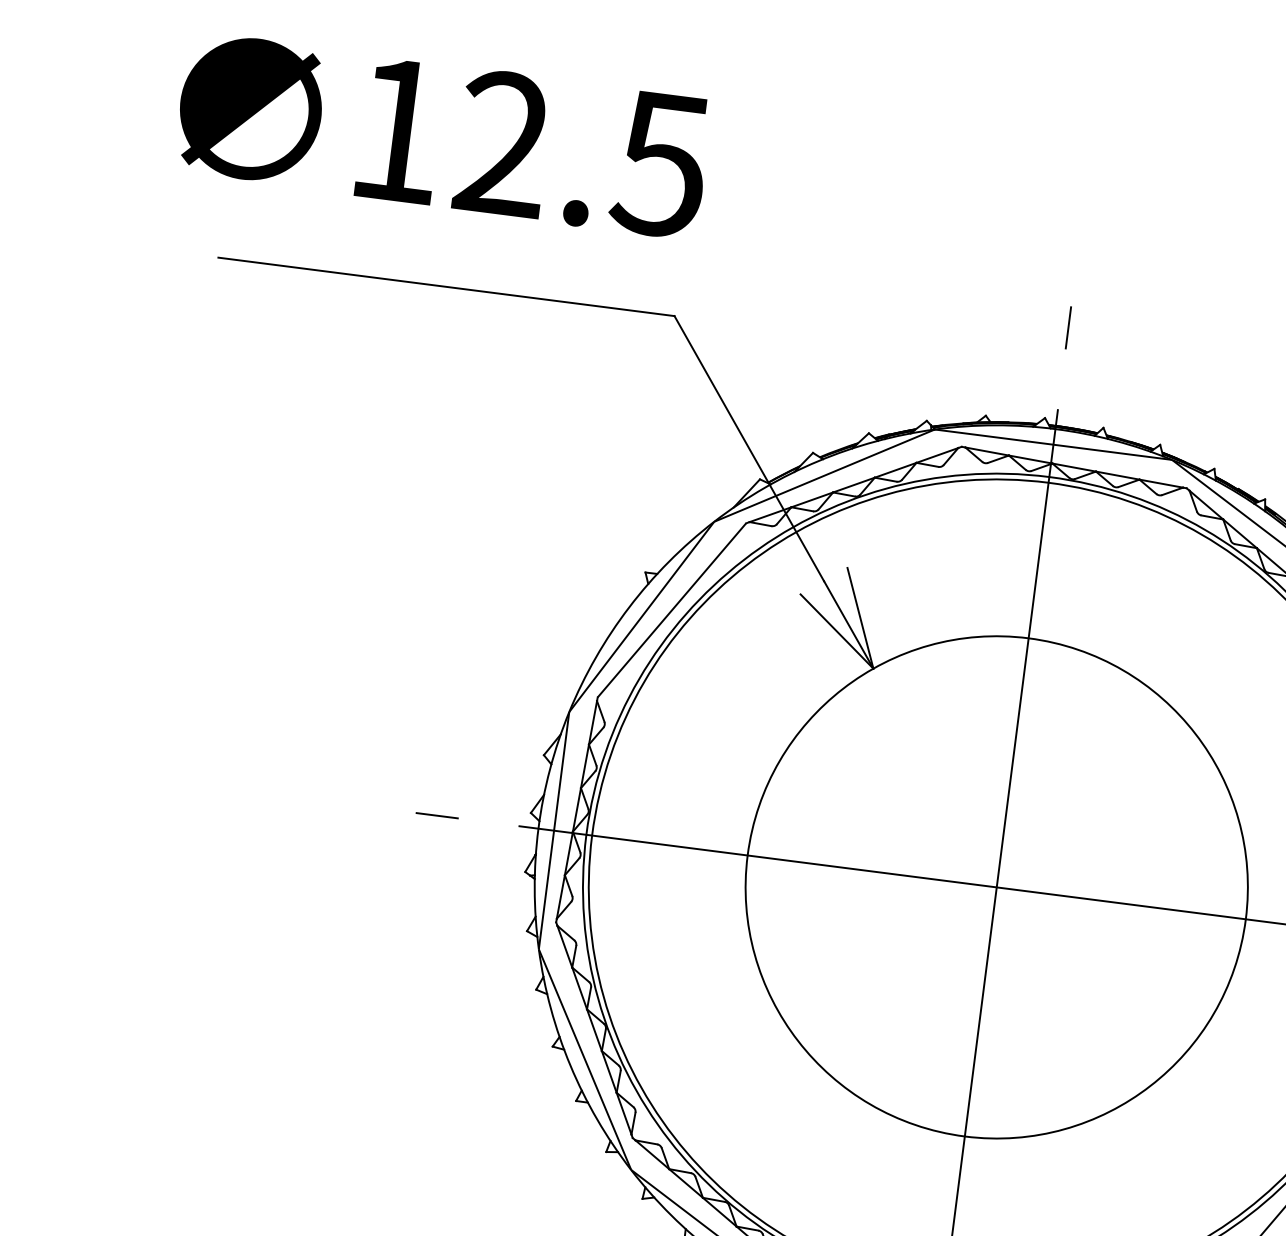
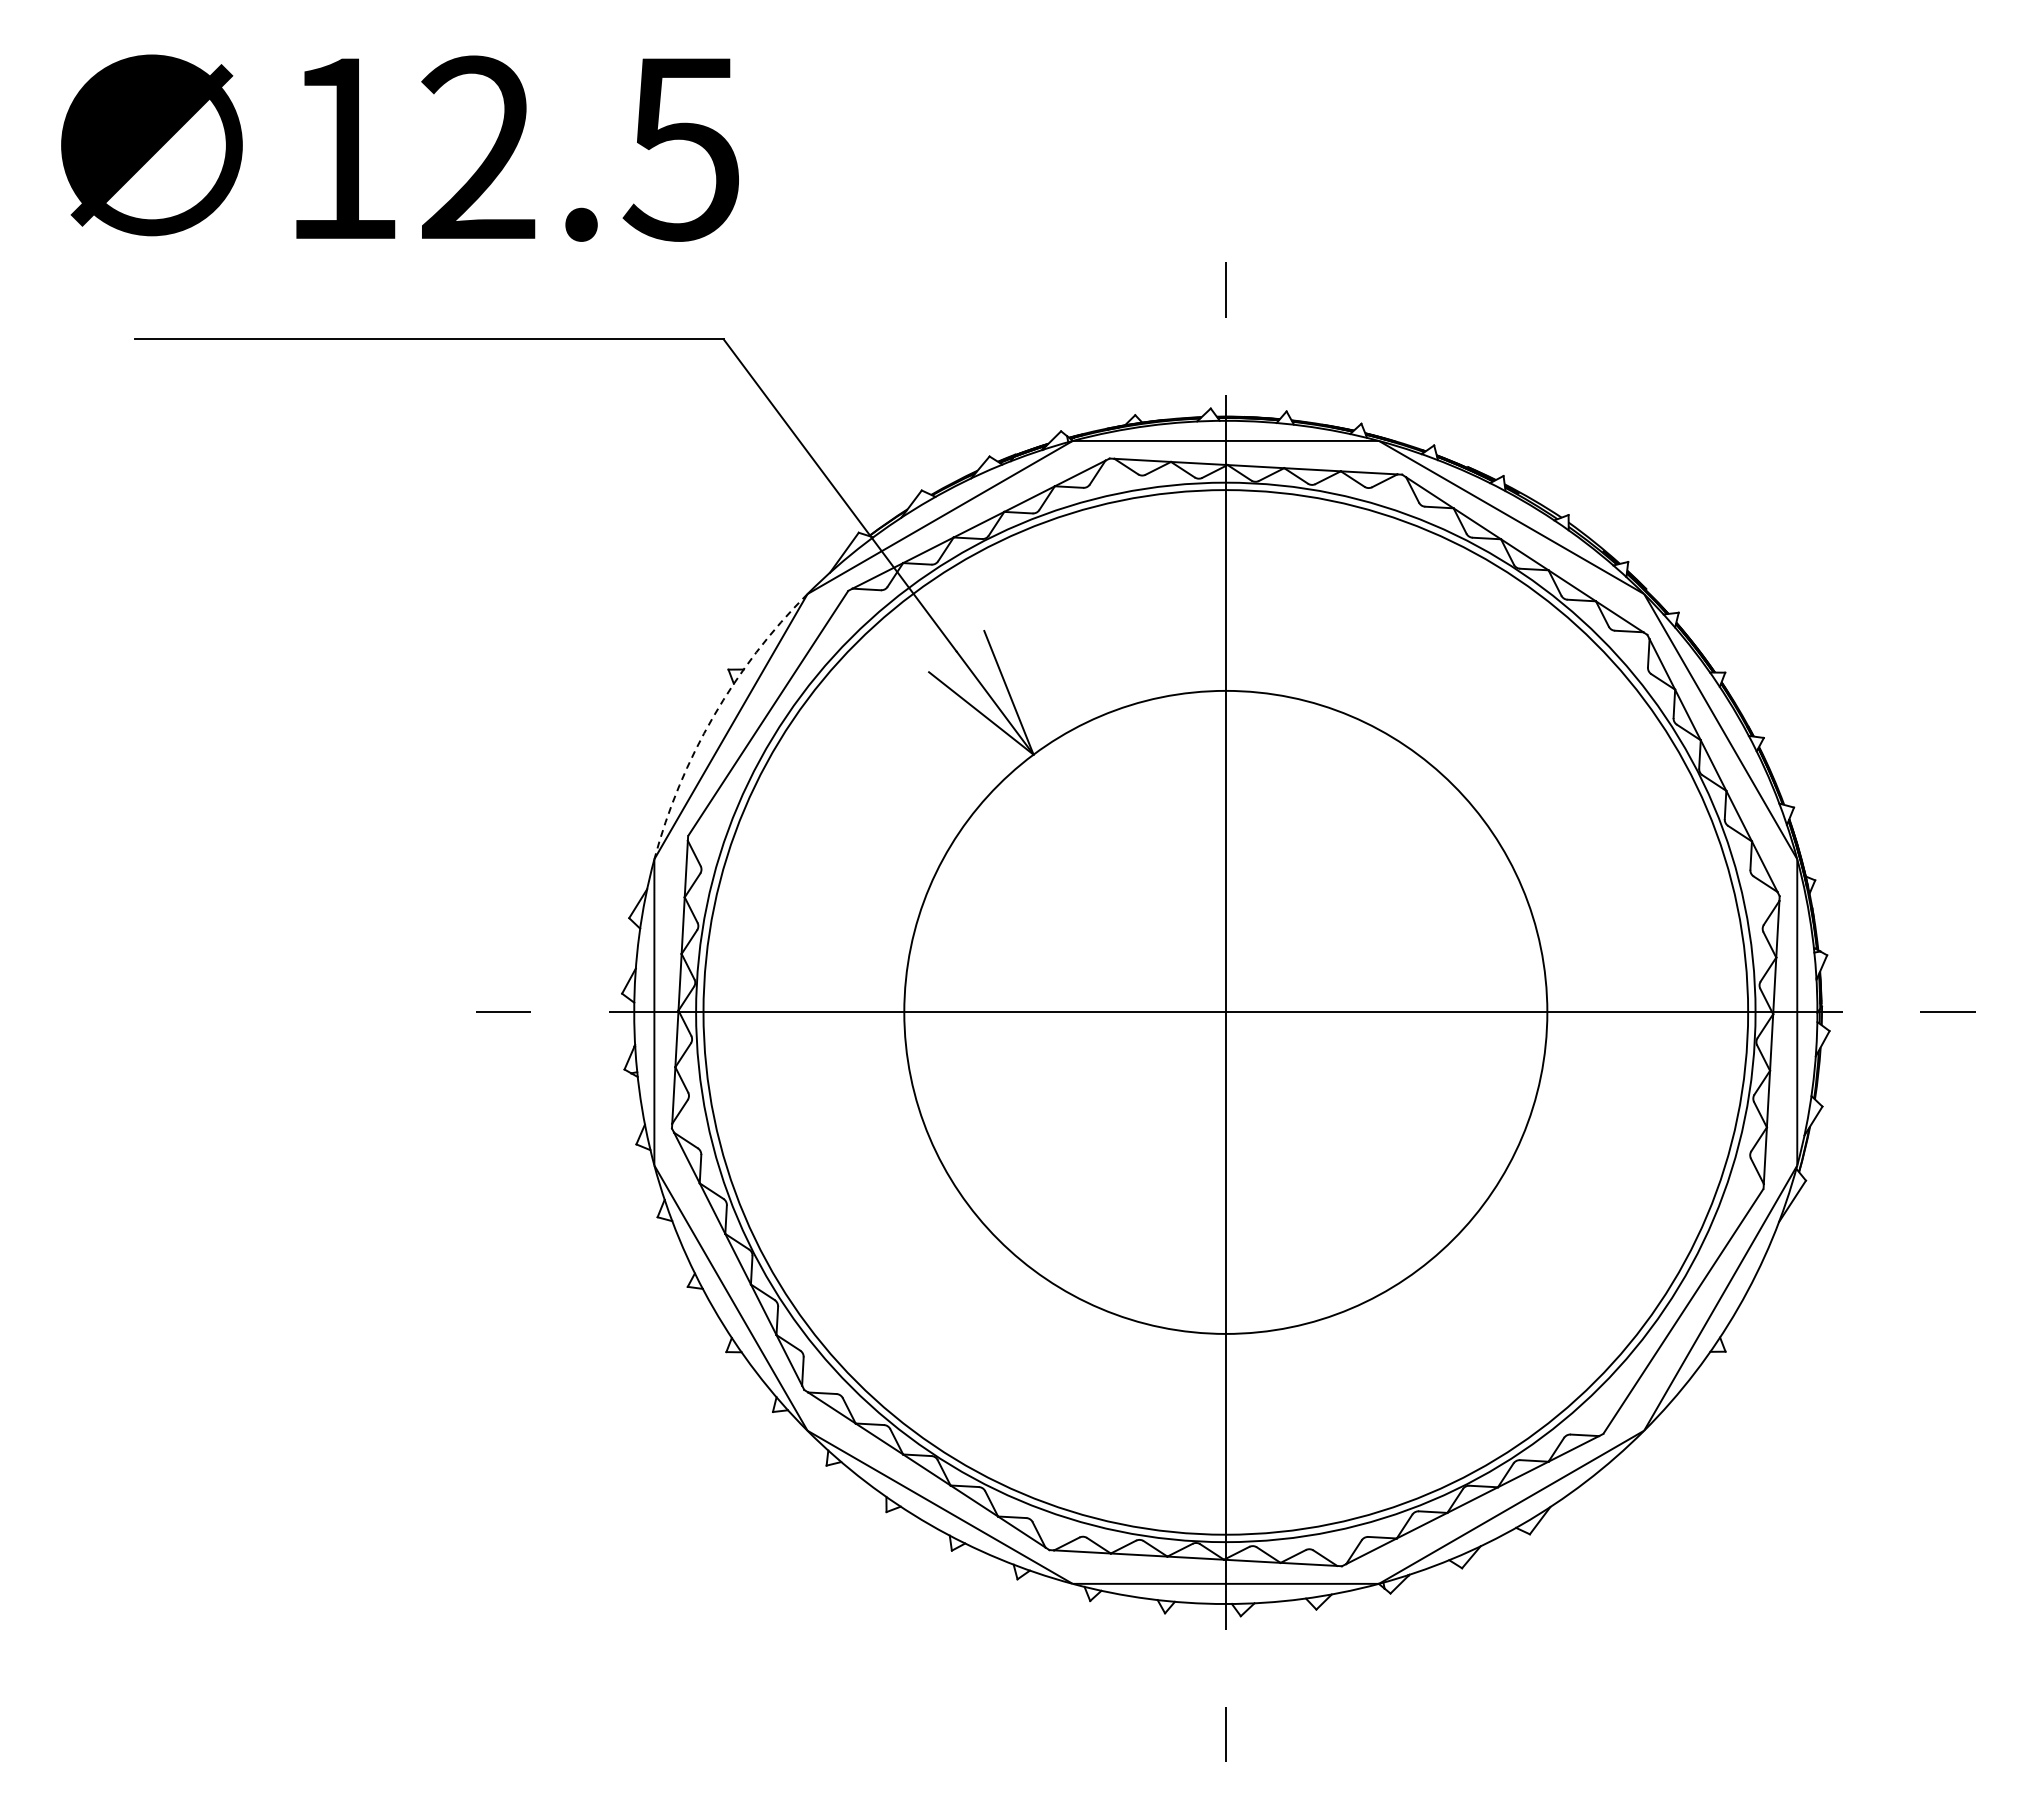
arc: (629, 607) -> (713, 716), solid -> dashed

